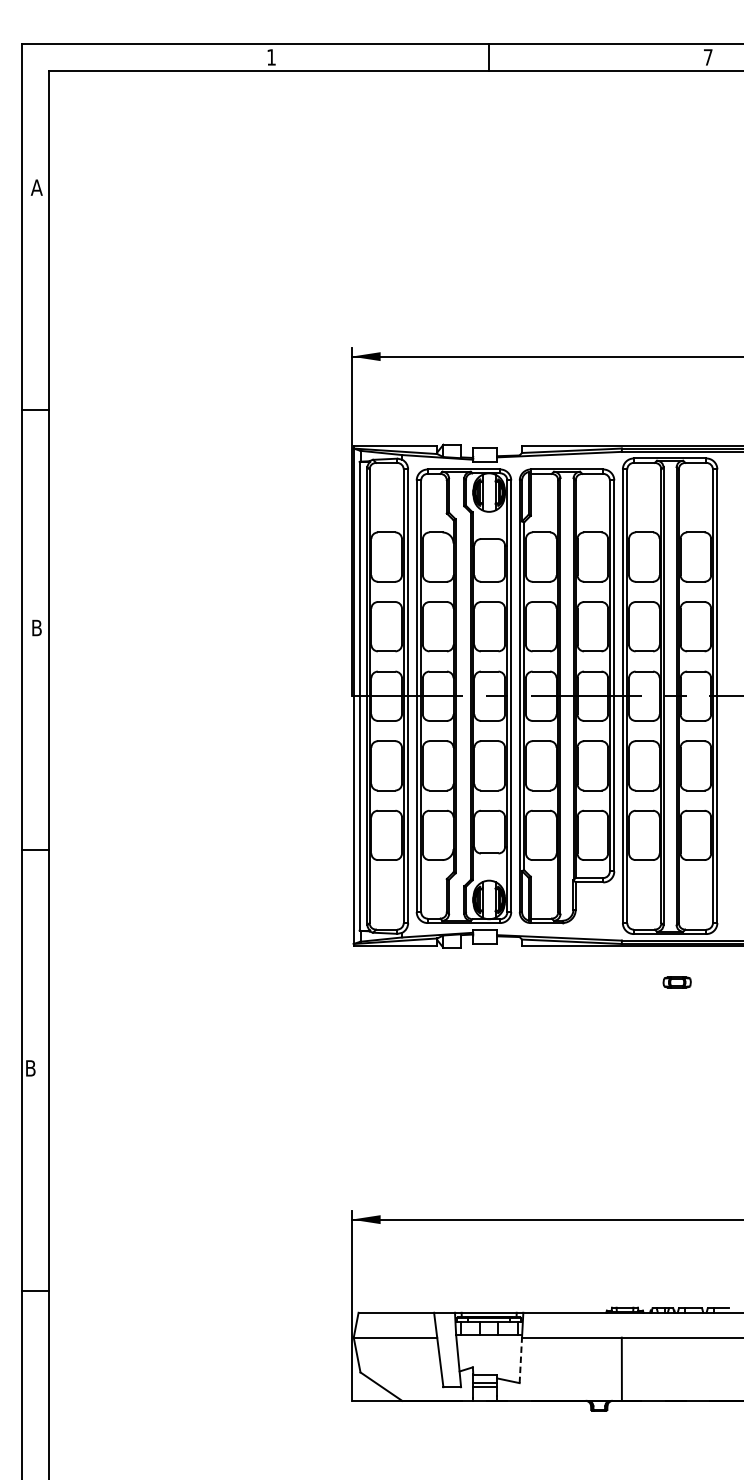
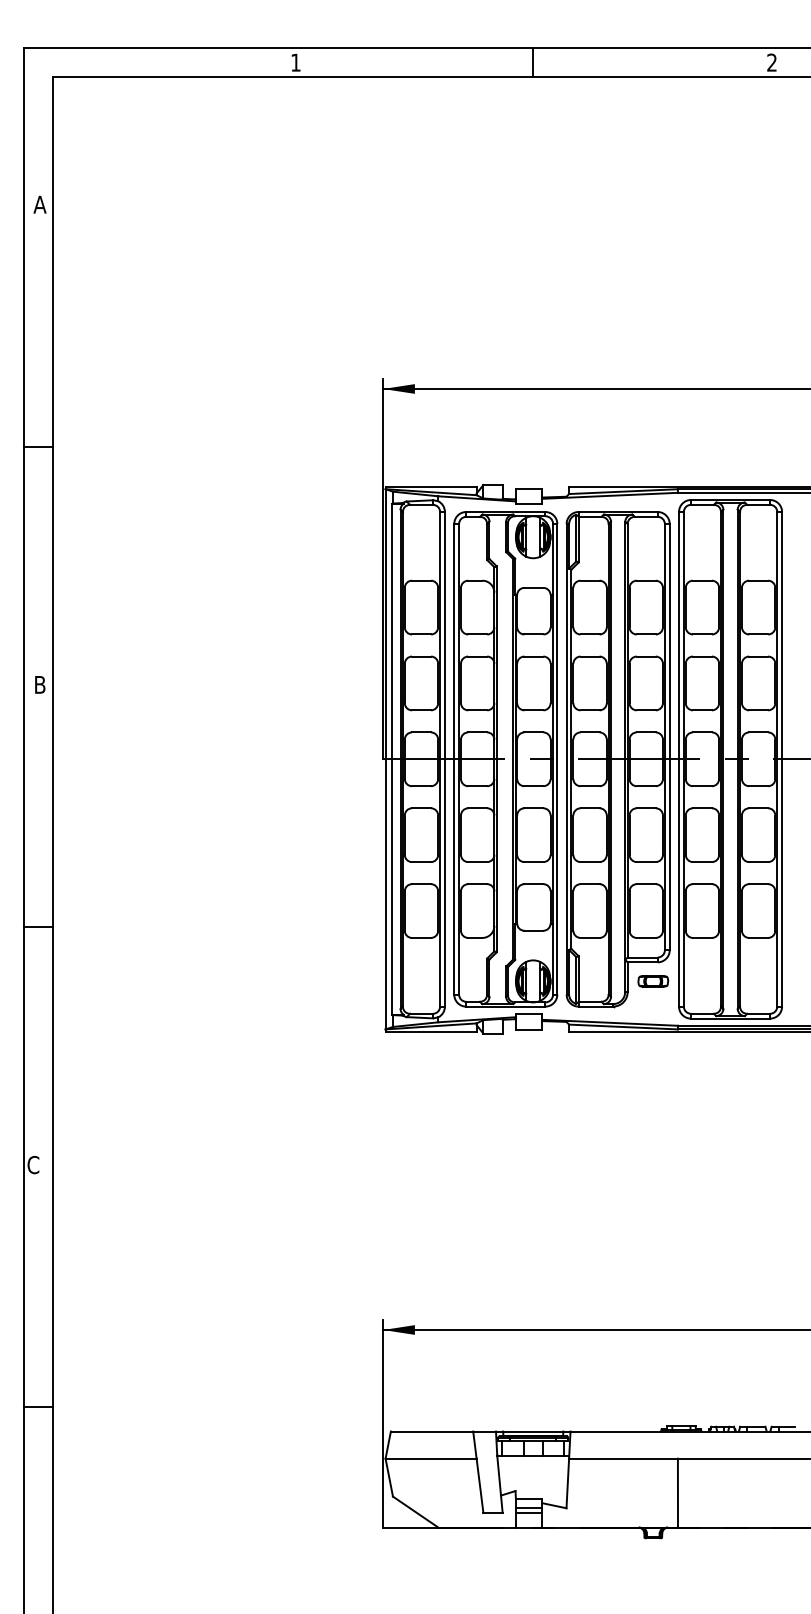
text: (707, 57) -> (771, 62), 7 -> 2
part: (677, 982) -> (653, 981), moved
text: (30, 1067) -> (33, 1164), B -> C
line: (520, 1360) -> (567, 1483), dashed -> solid

